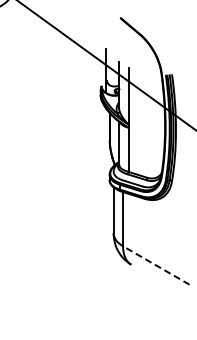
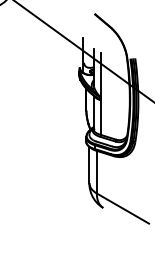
line: (155, 265) -> (122, 208), dashed -> solid

